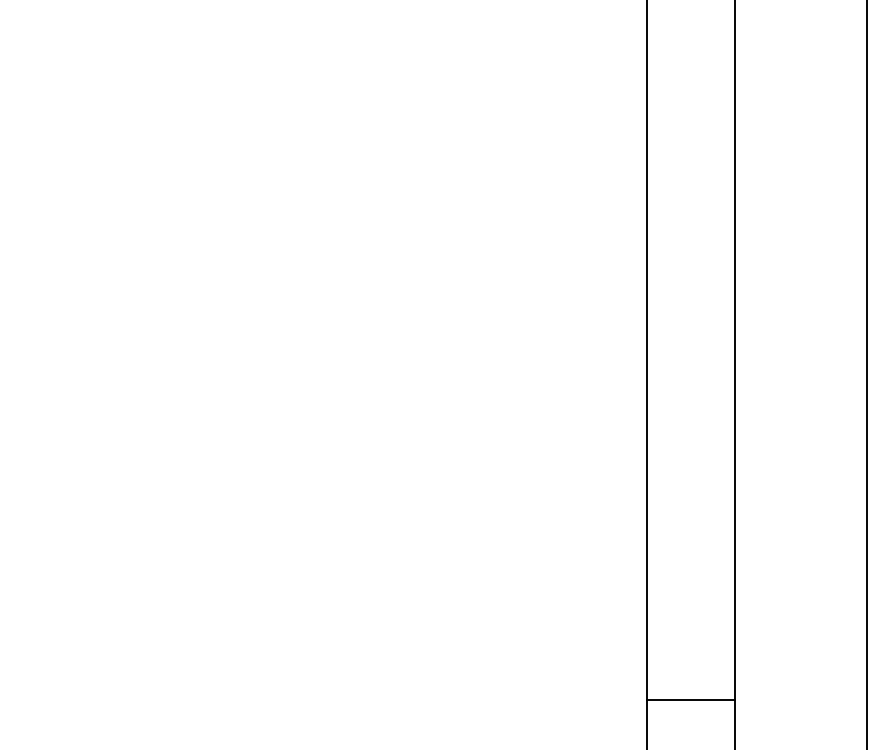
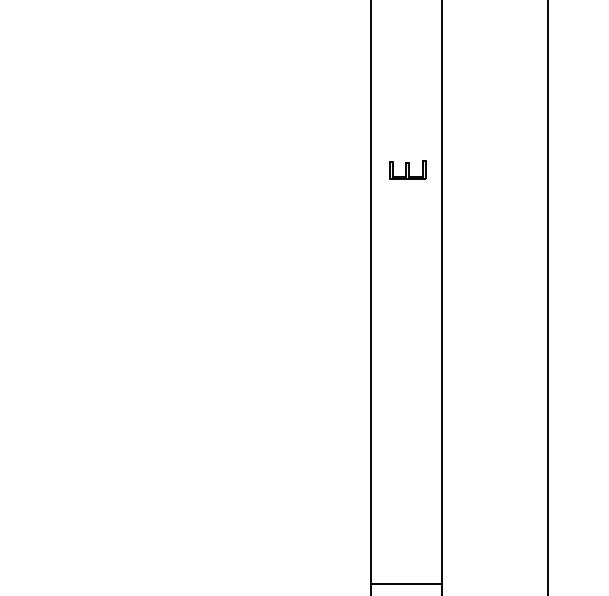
part: (692, 226) -> (407, 169), added
line: (690, 699) -> (405, 584), moved

